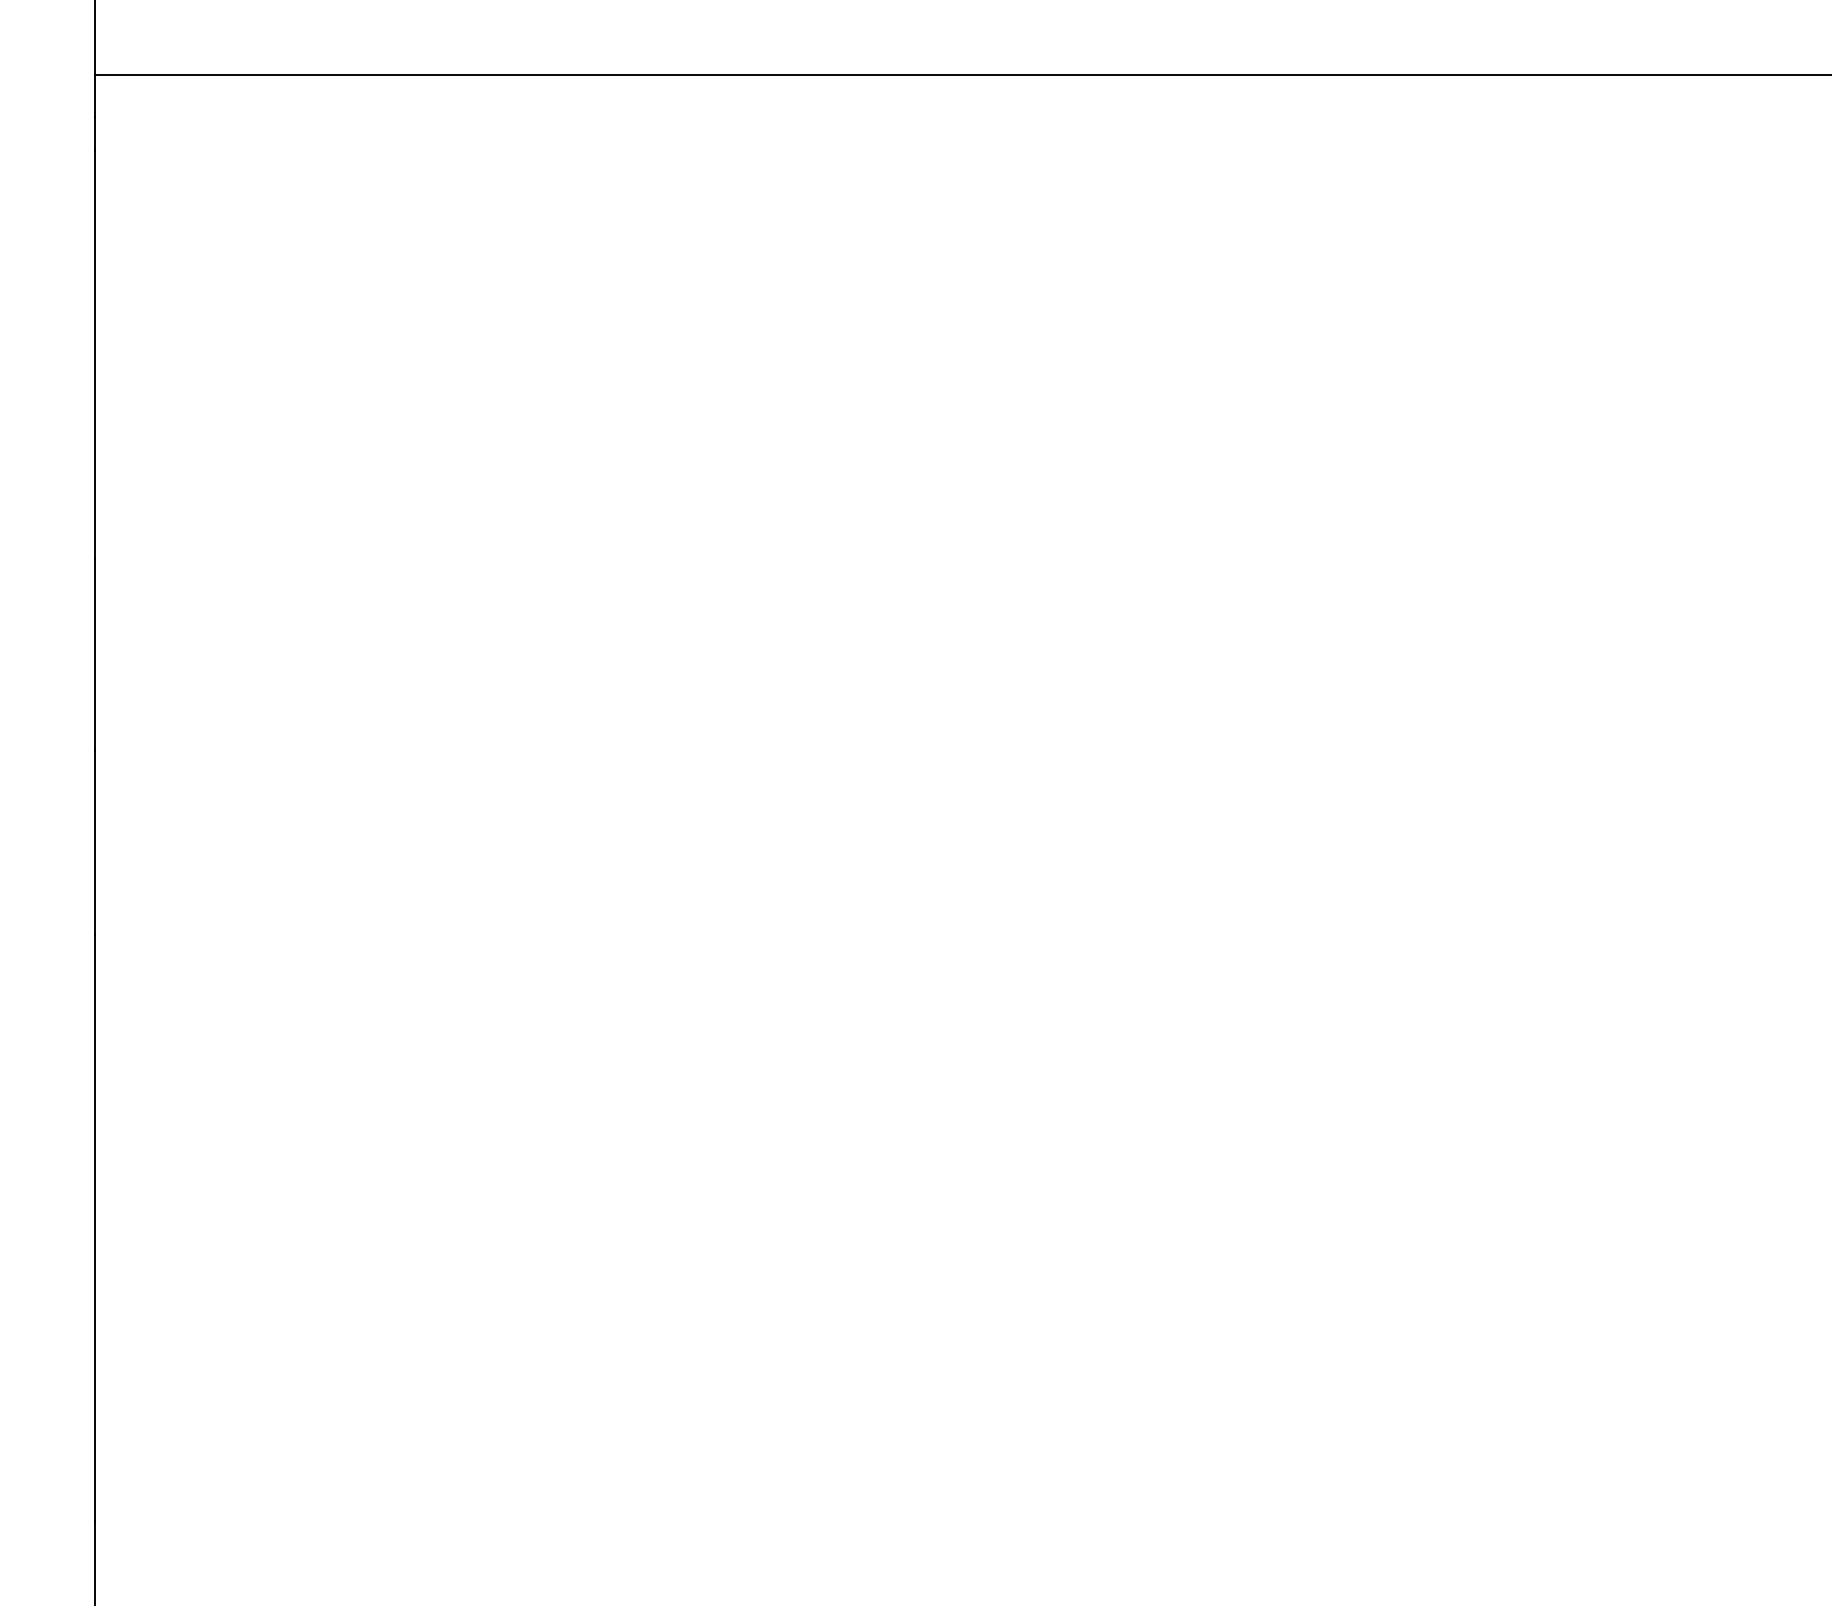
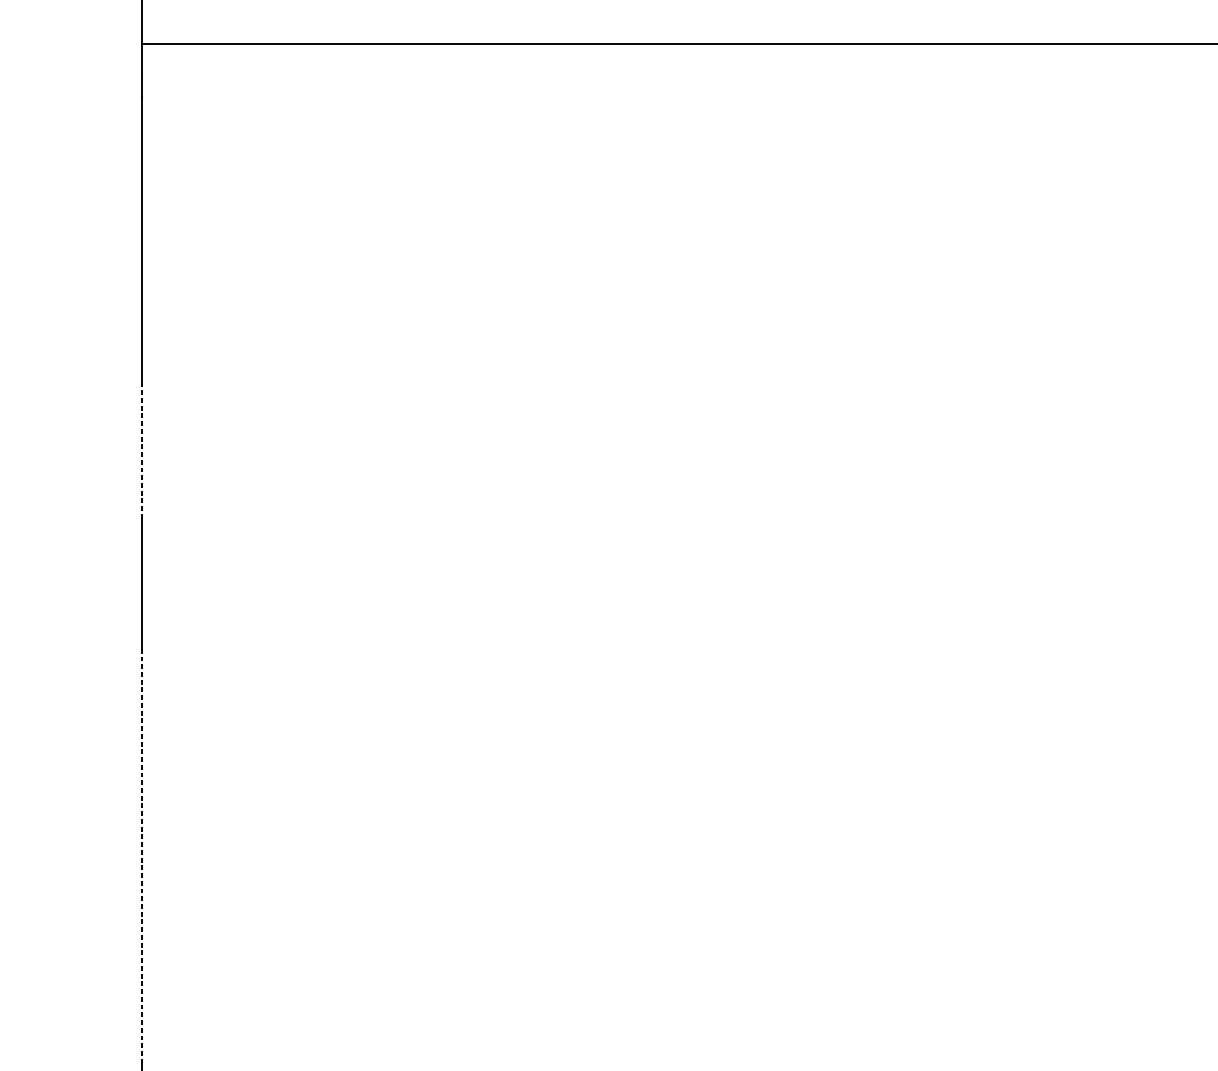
line: (94, 654) -> (141, 451), solid -> dashed
line: (94, 1228) -> (141, 855), solid -> dashed

